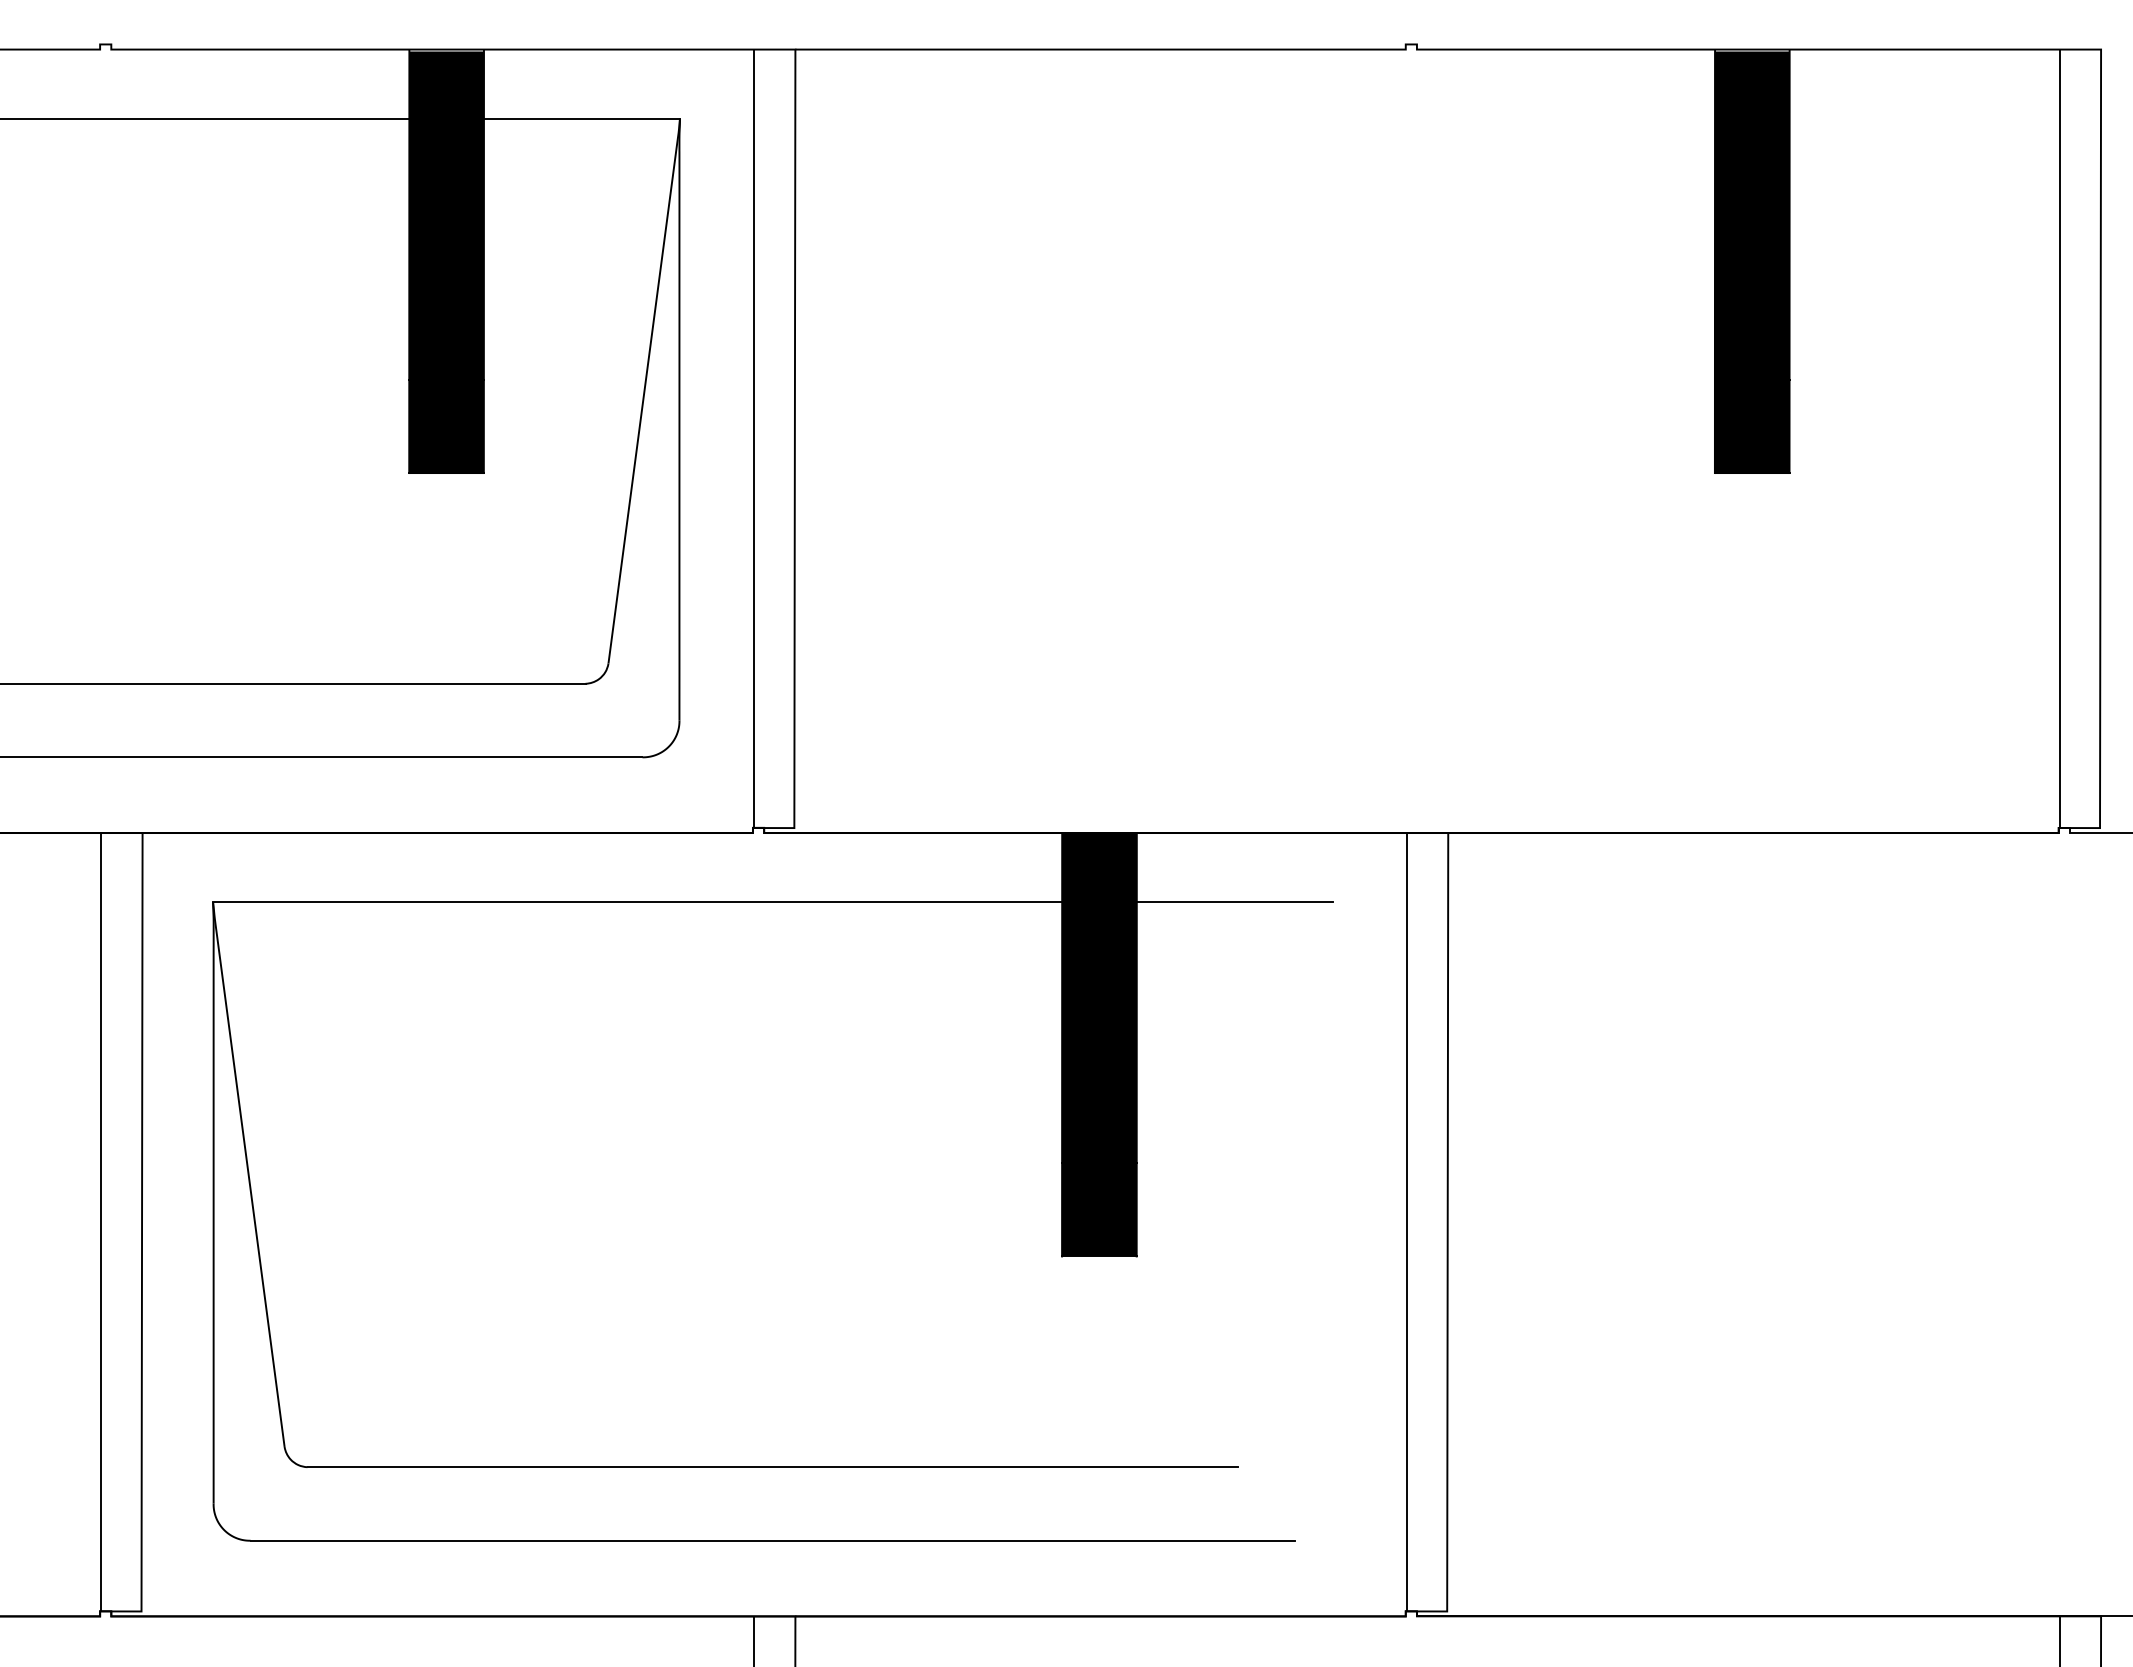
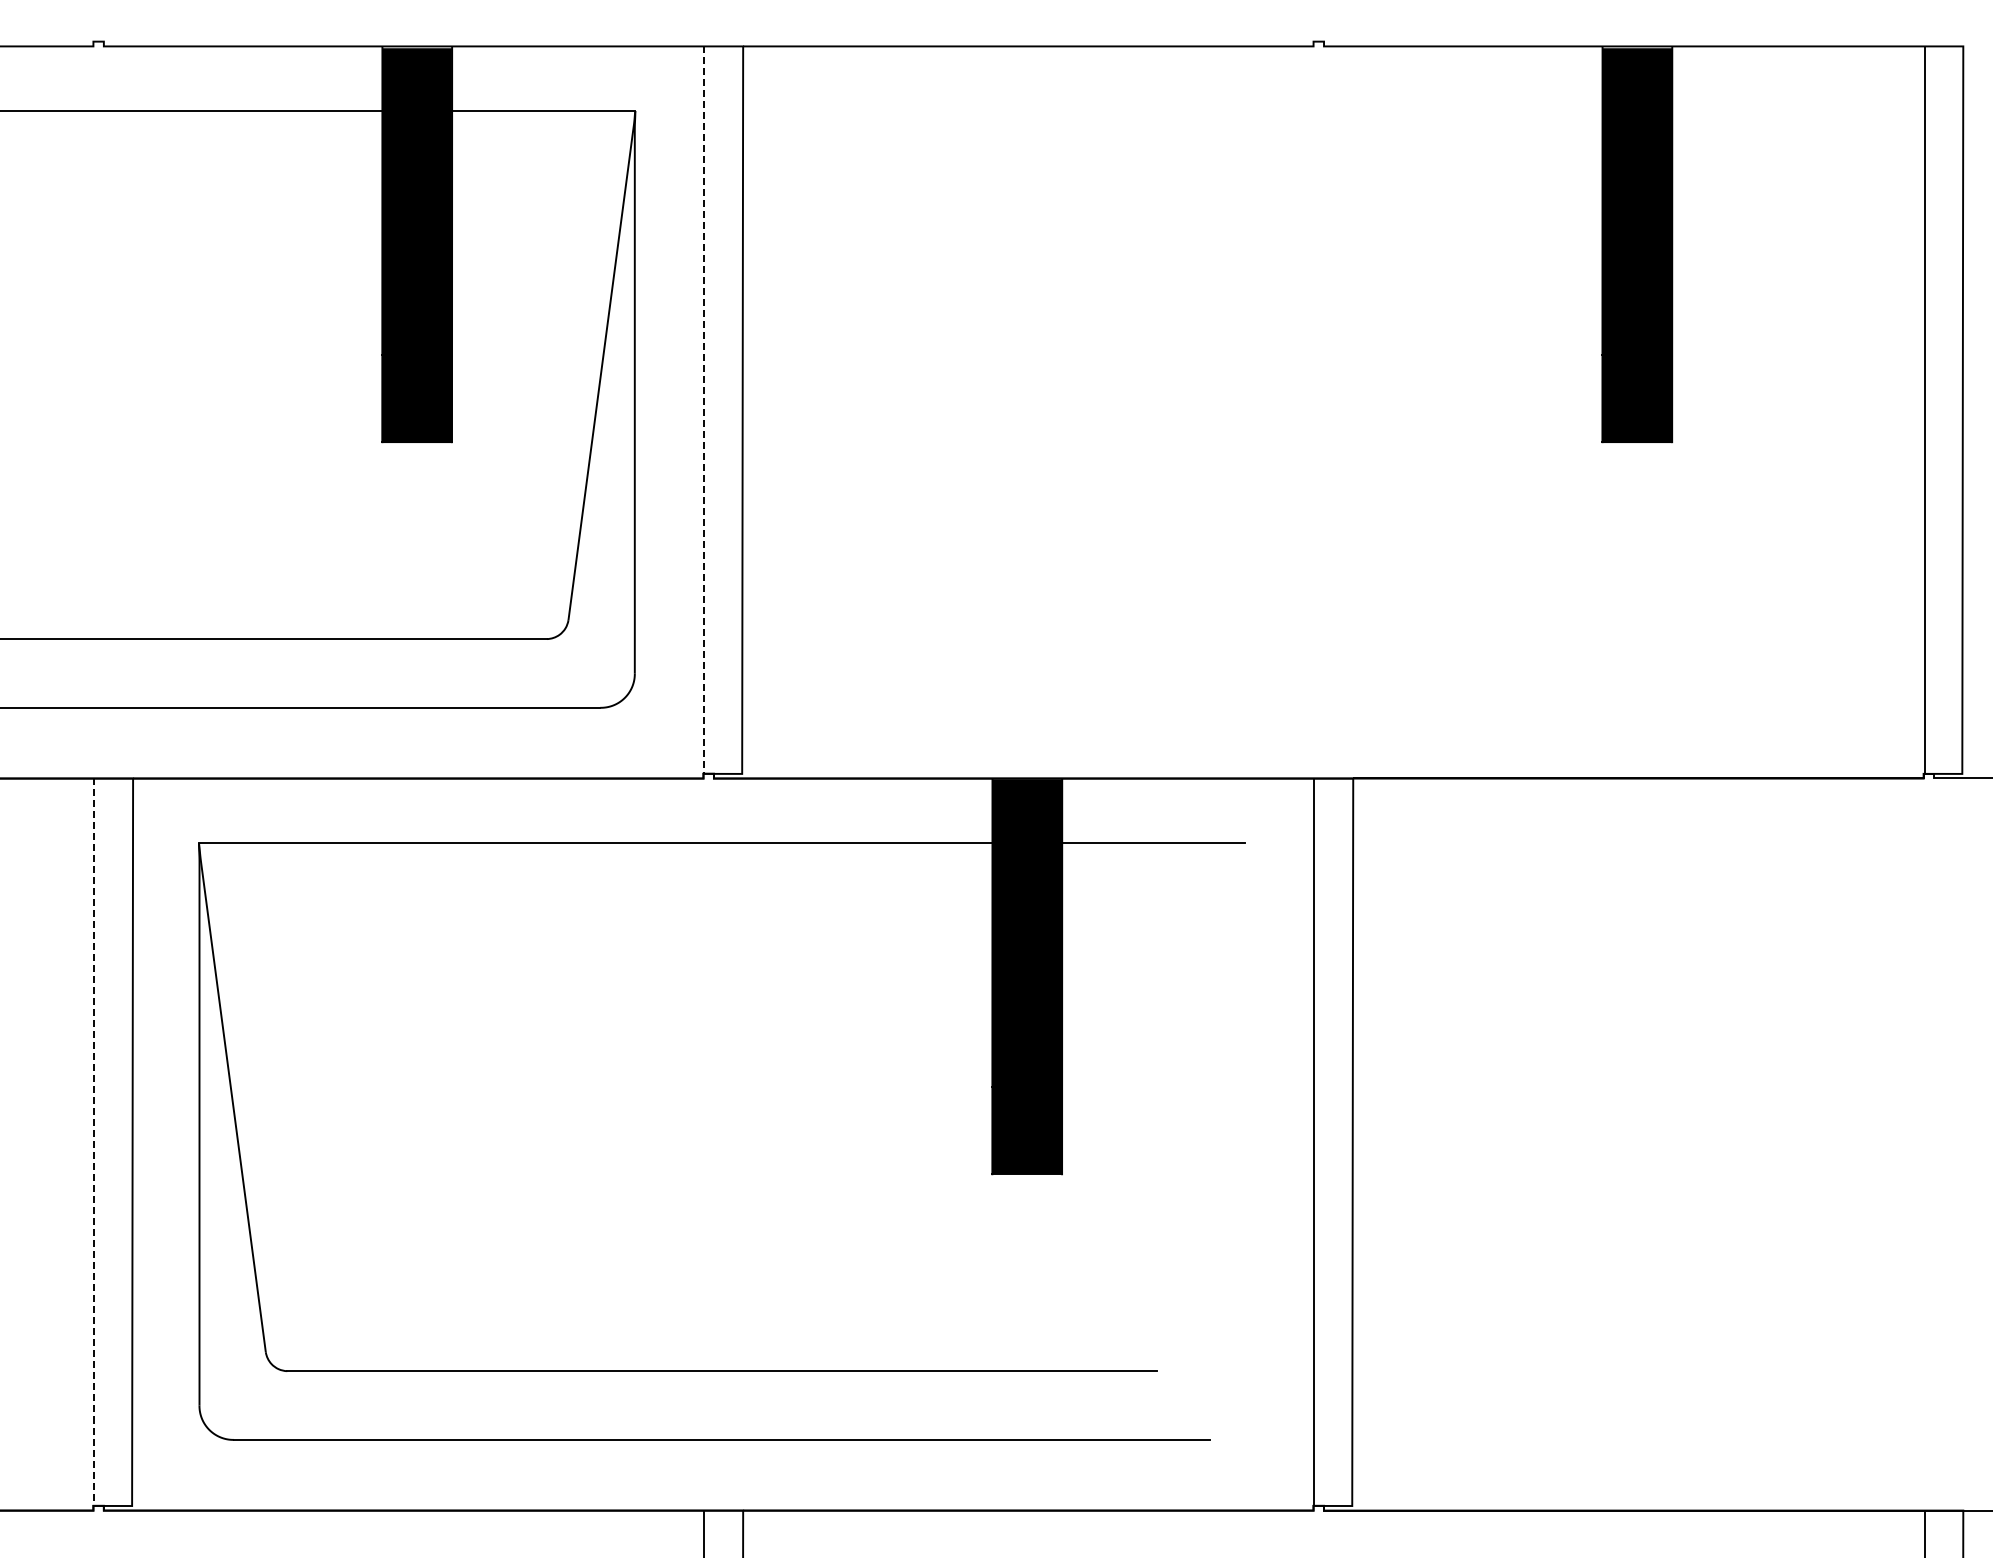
line: (754, 439) -> (704, 410), solid -> dashed
line: (101, 1222) -> (94, 1142), solid -> dashed

